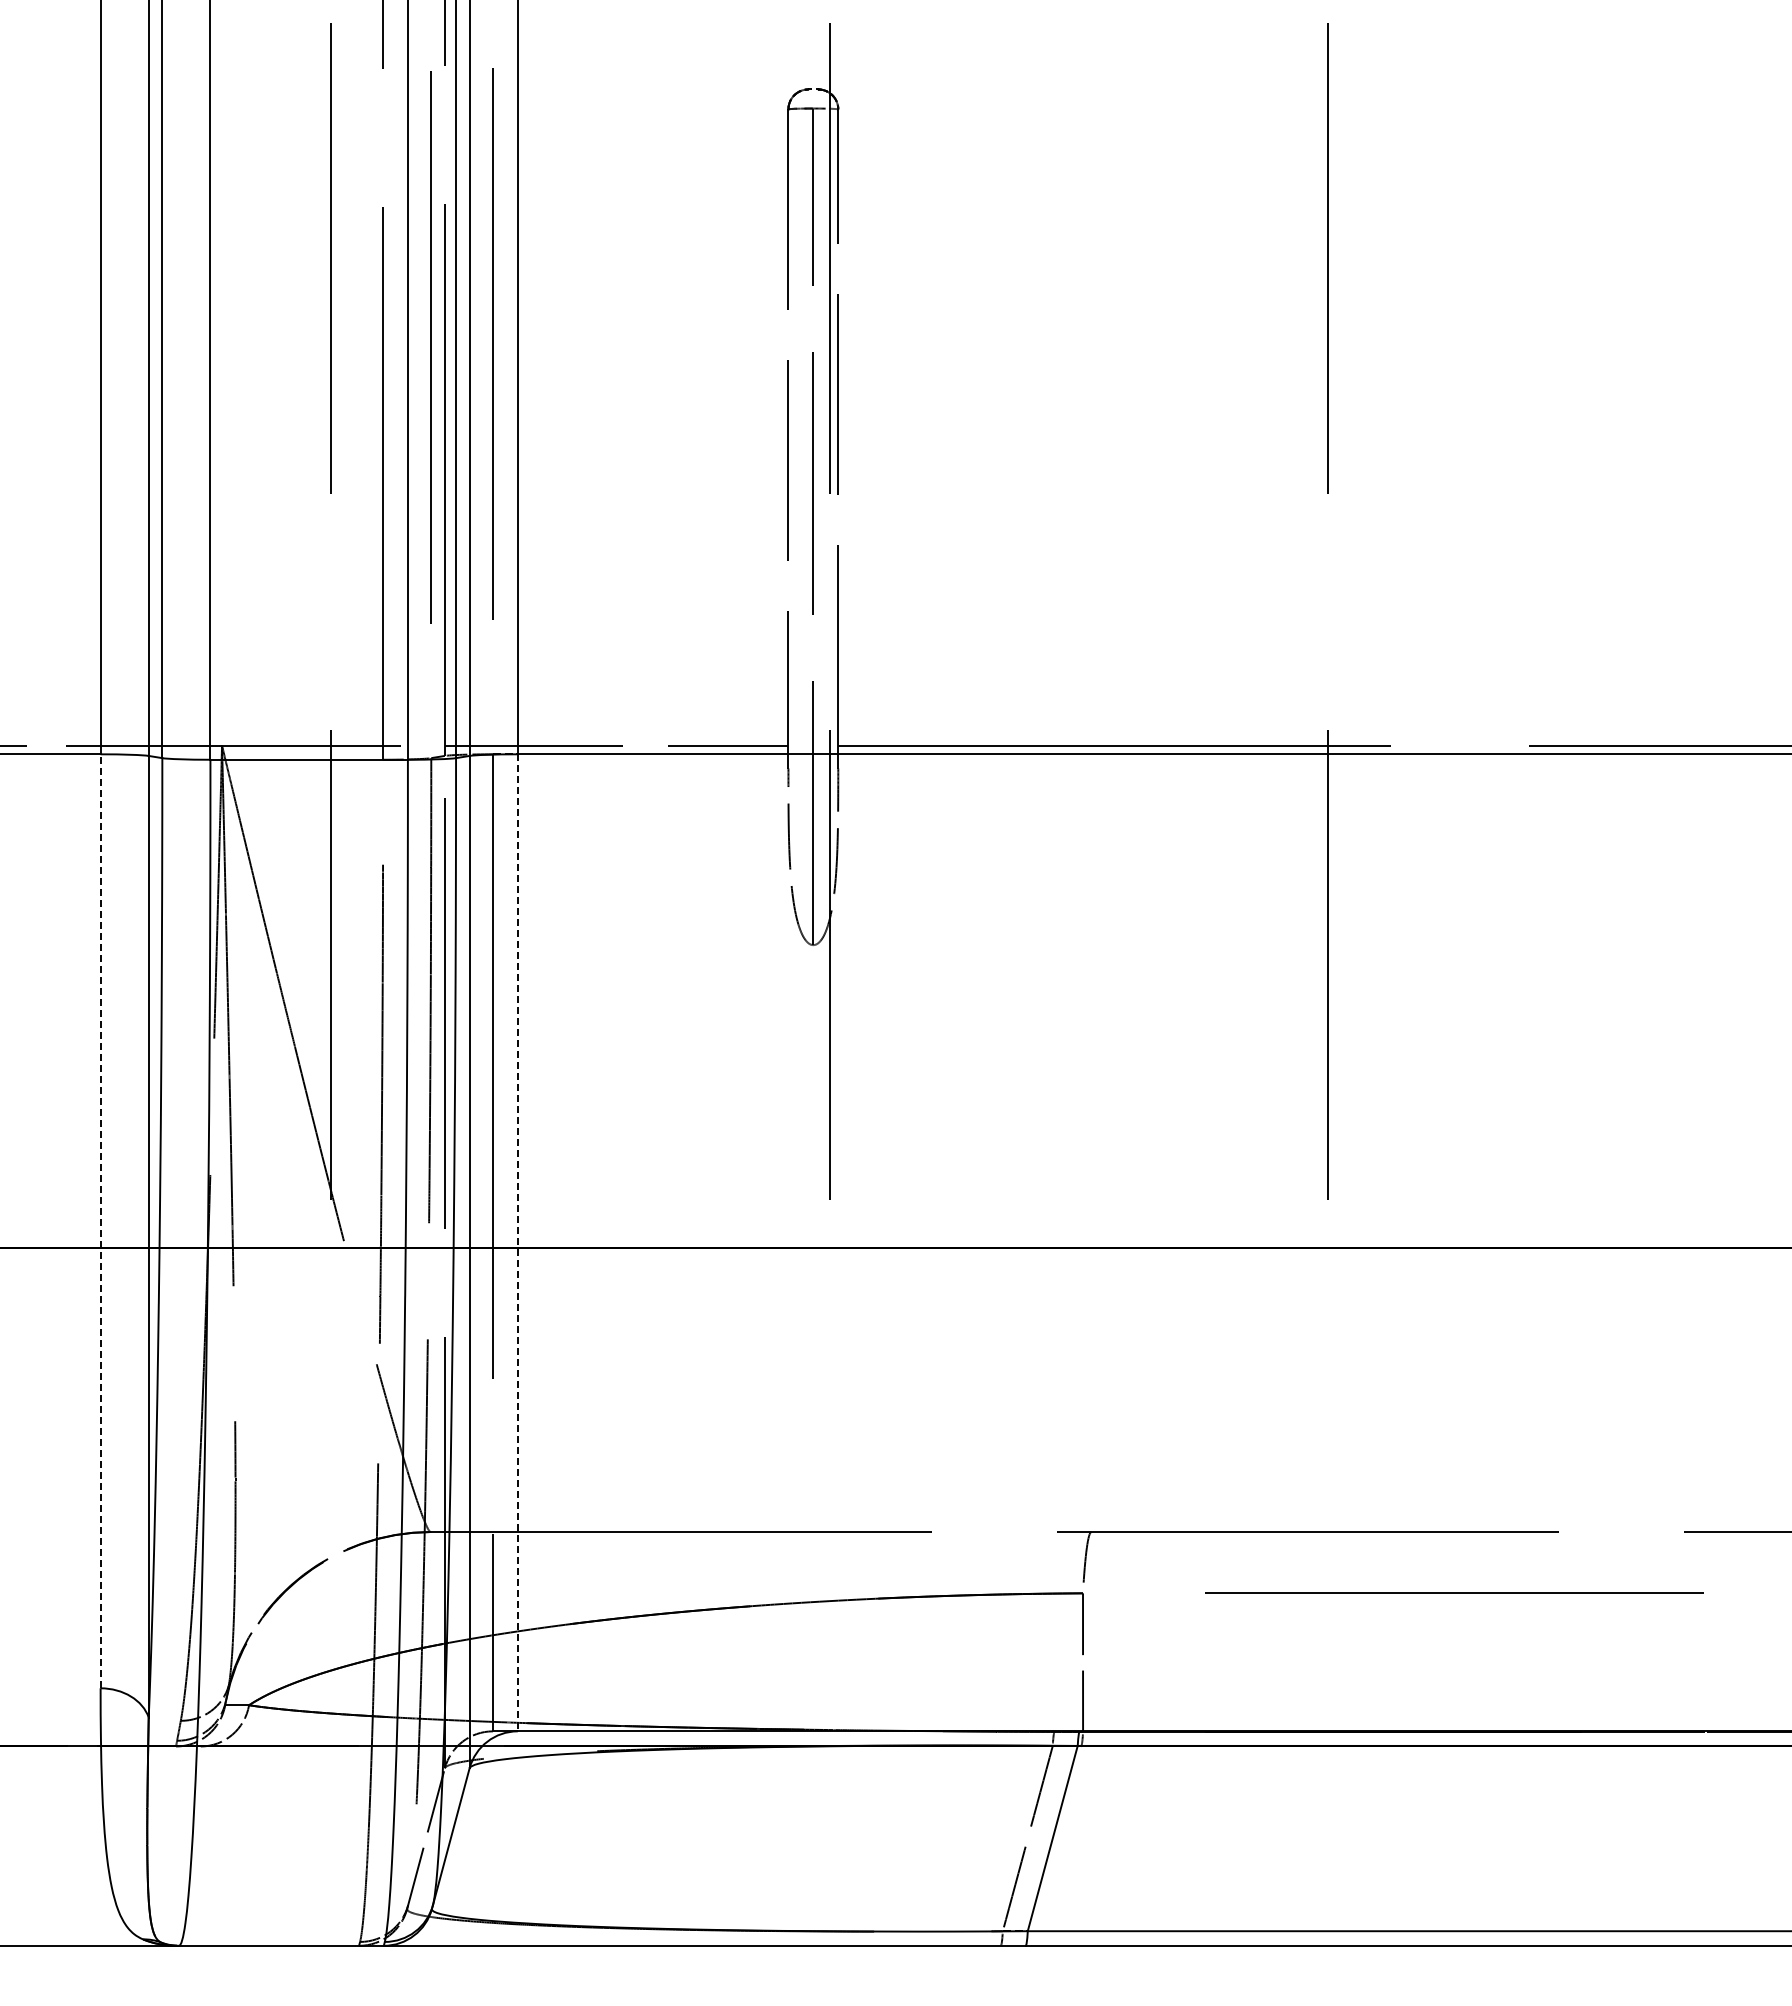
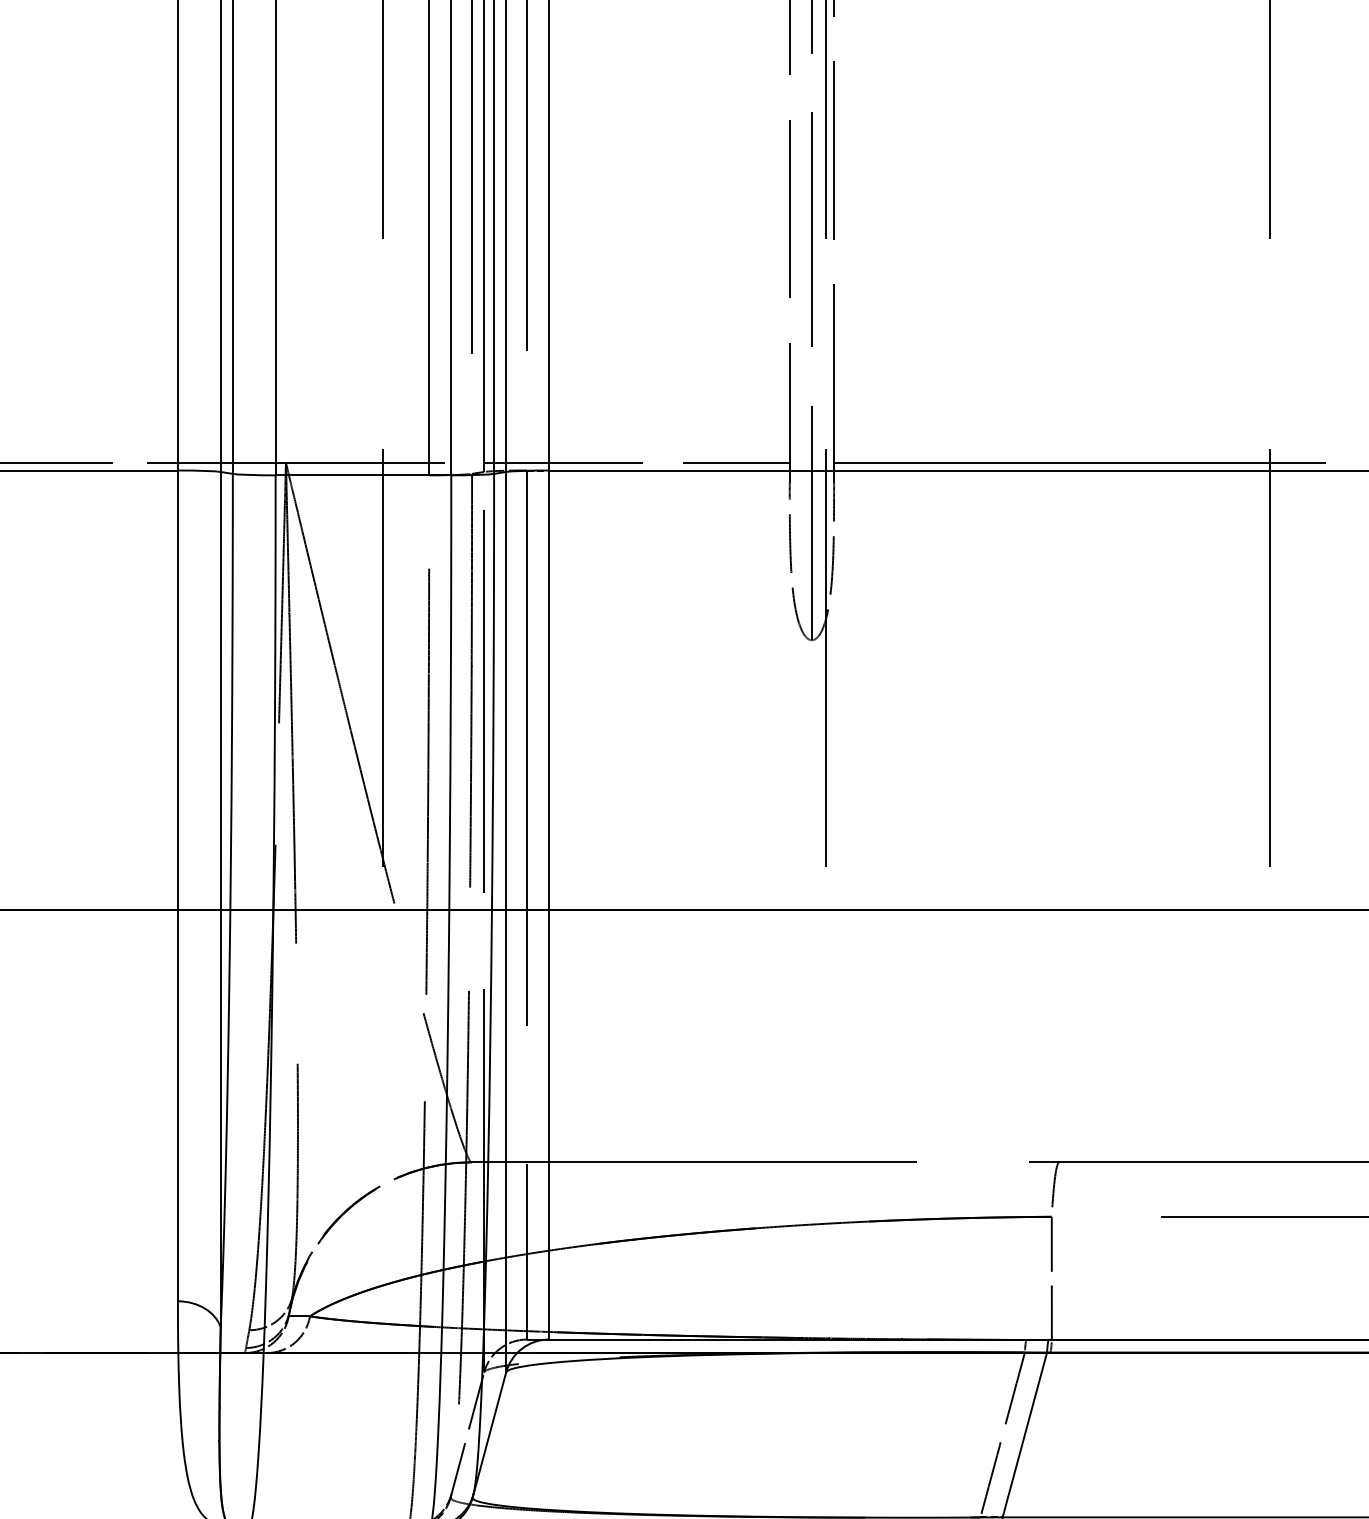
line: (100, 1221) -> (177, 886), dashed -> solid
line: (517, 1242) -> (548, 904), dashed -> solid

